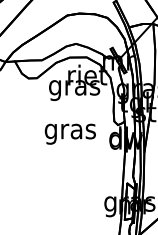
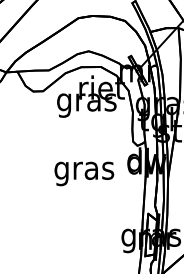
text: (69, 133) -> (83, 173), moved

